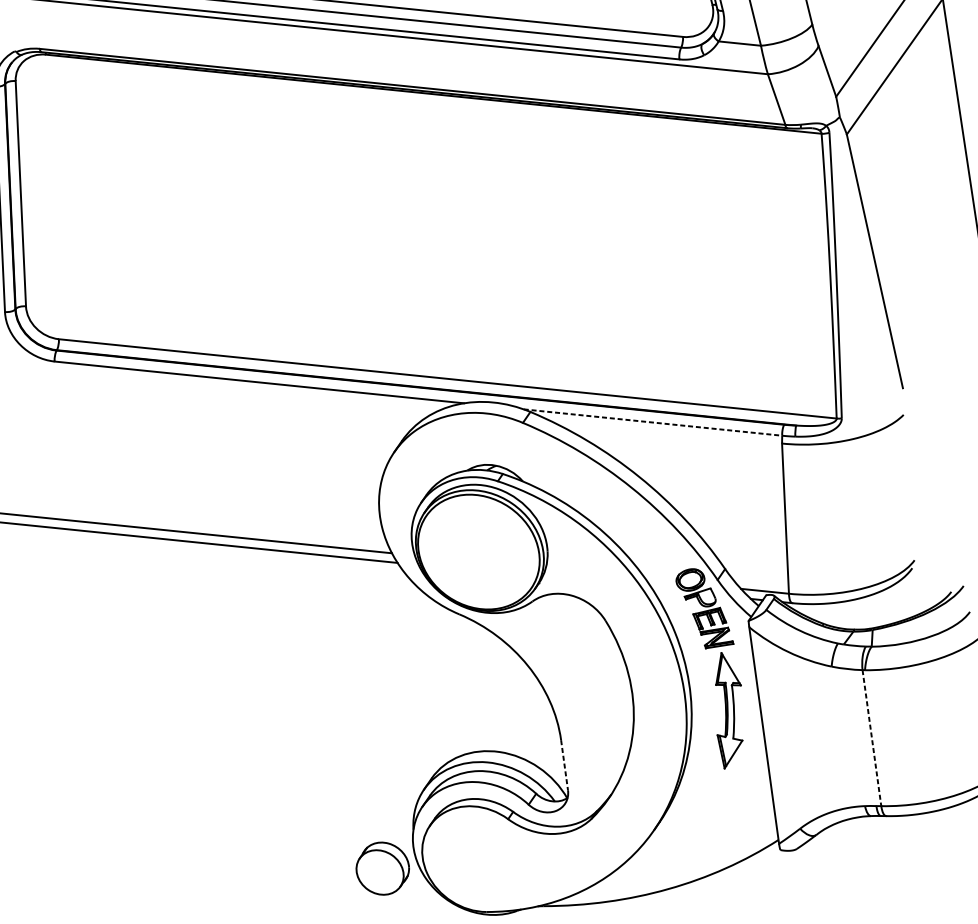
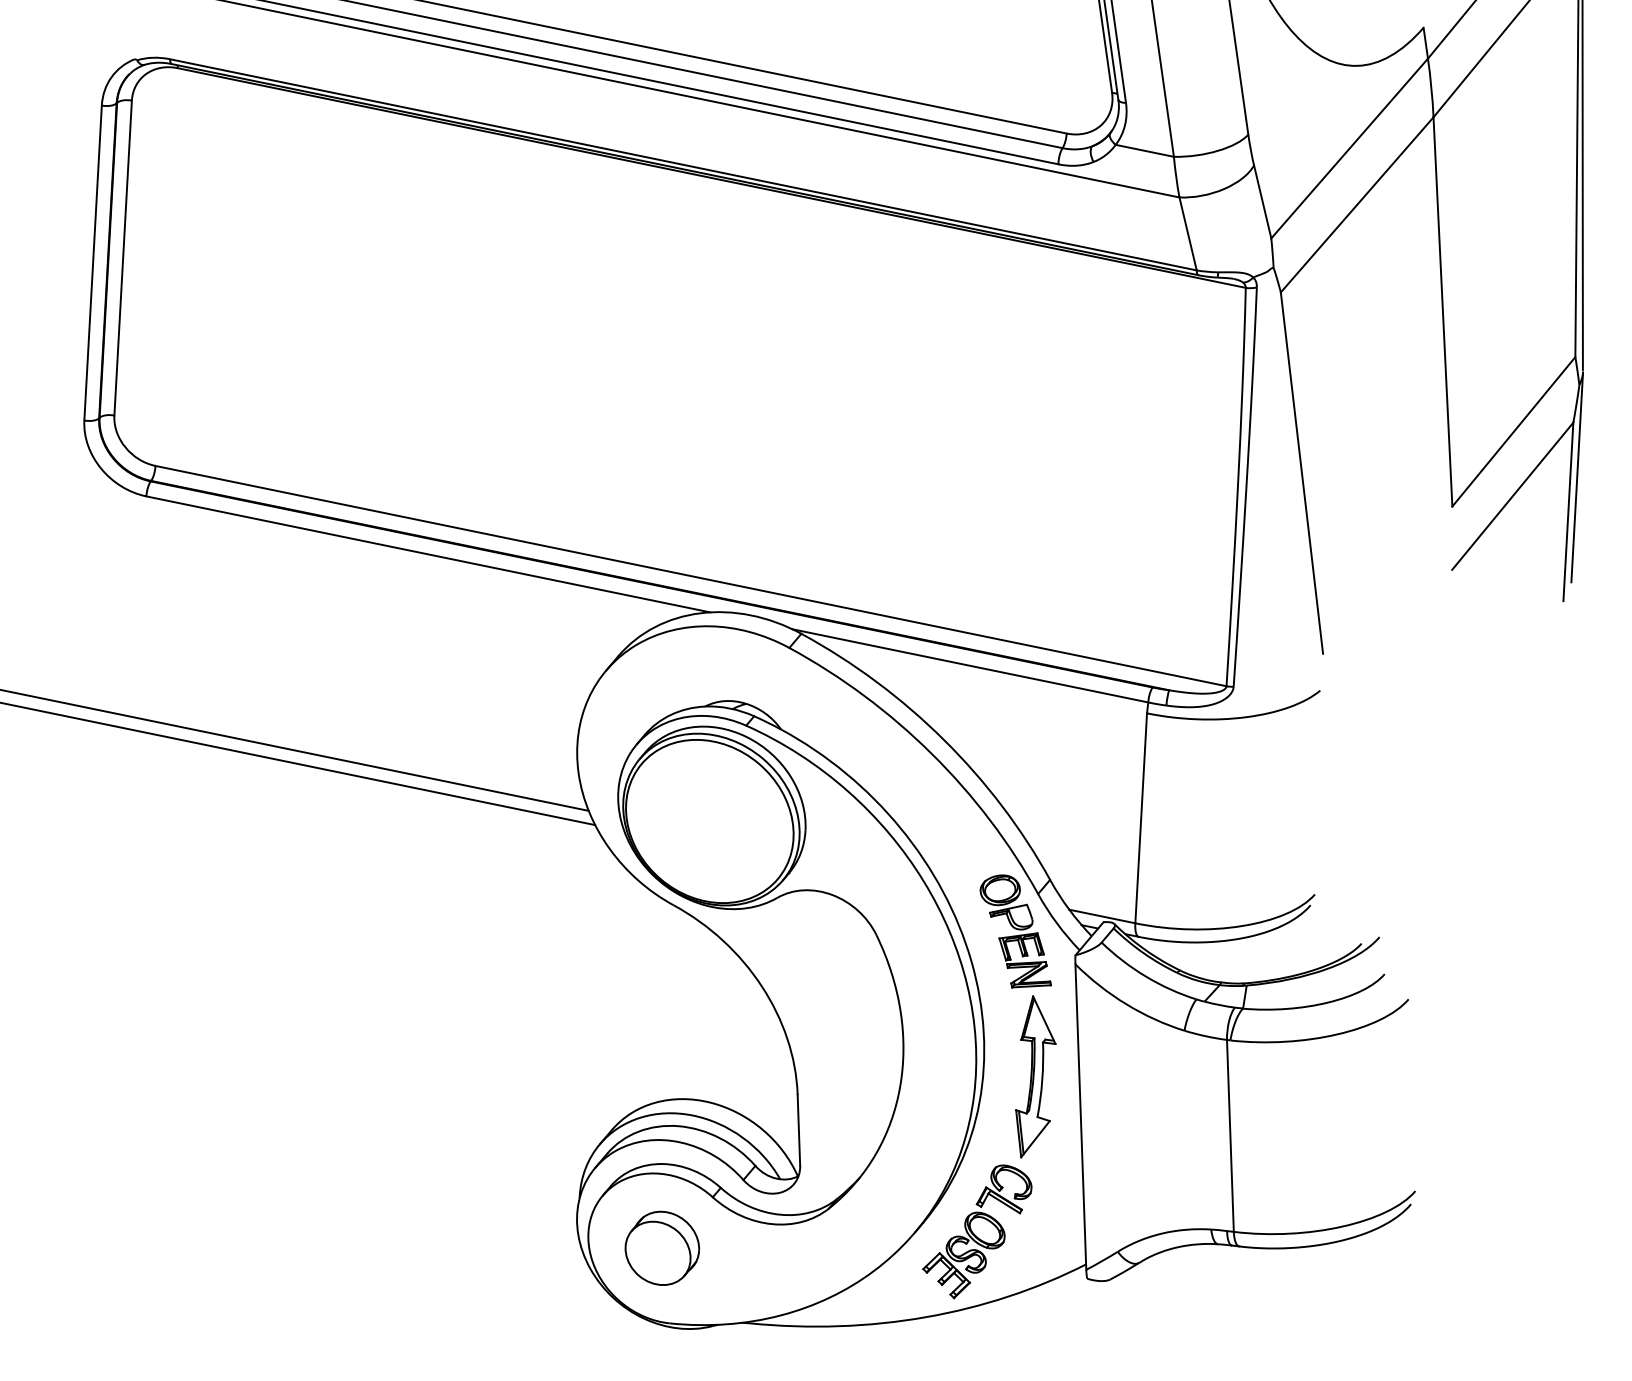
line: (653, 422) -> (970, 665), dashed -> solid
line: (872, 738) -> (1230, 1136), dashed -> solid
line: (564, 765) -> (798, 1130), dashed -> solid
part: (698, 824) -> (977, 1231), added
part: (382, 868) -> (662, 1247), moved

